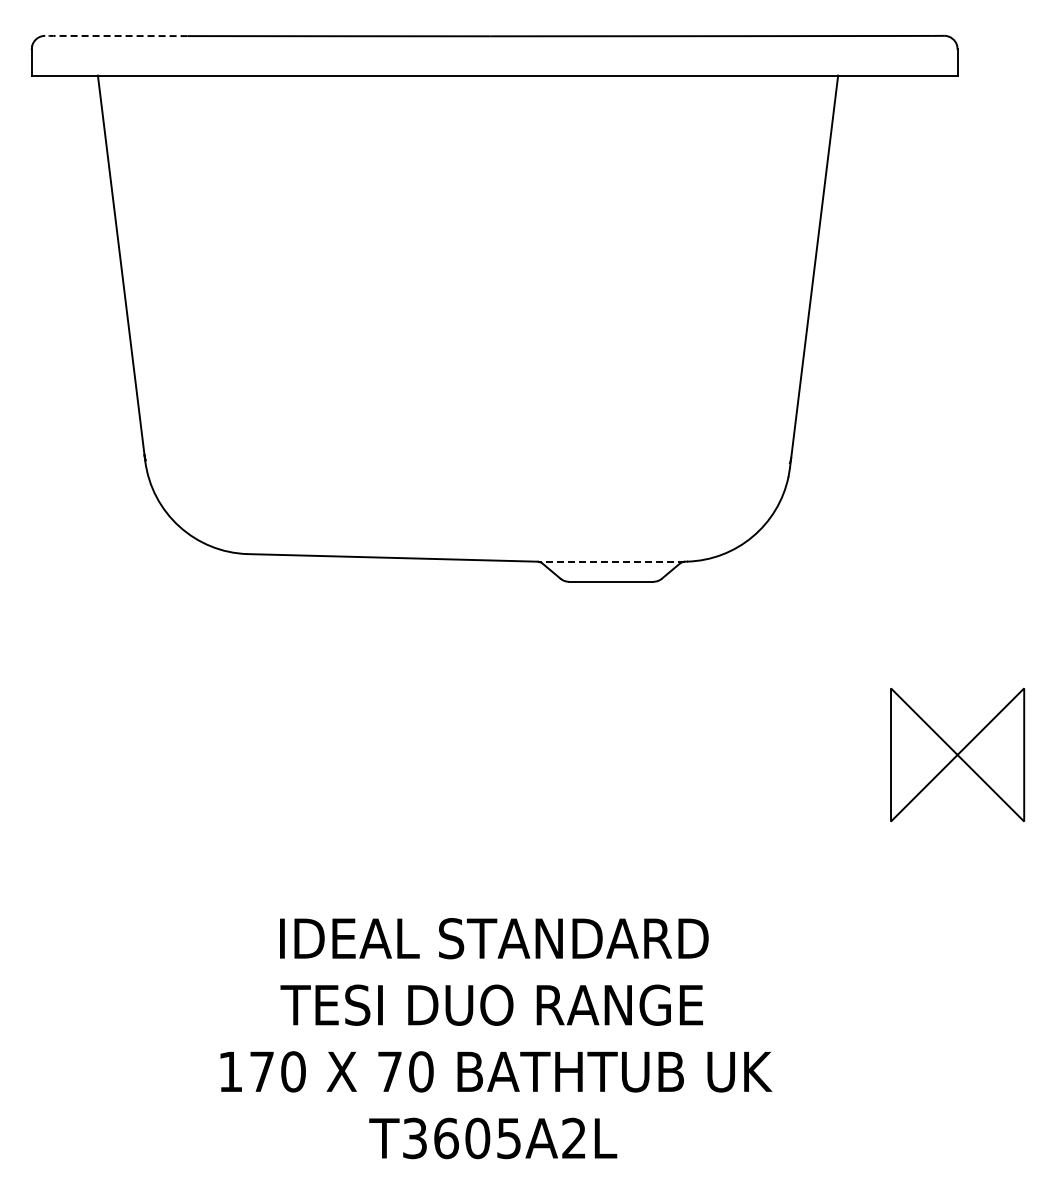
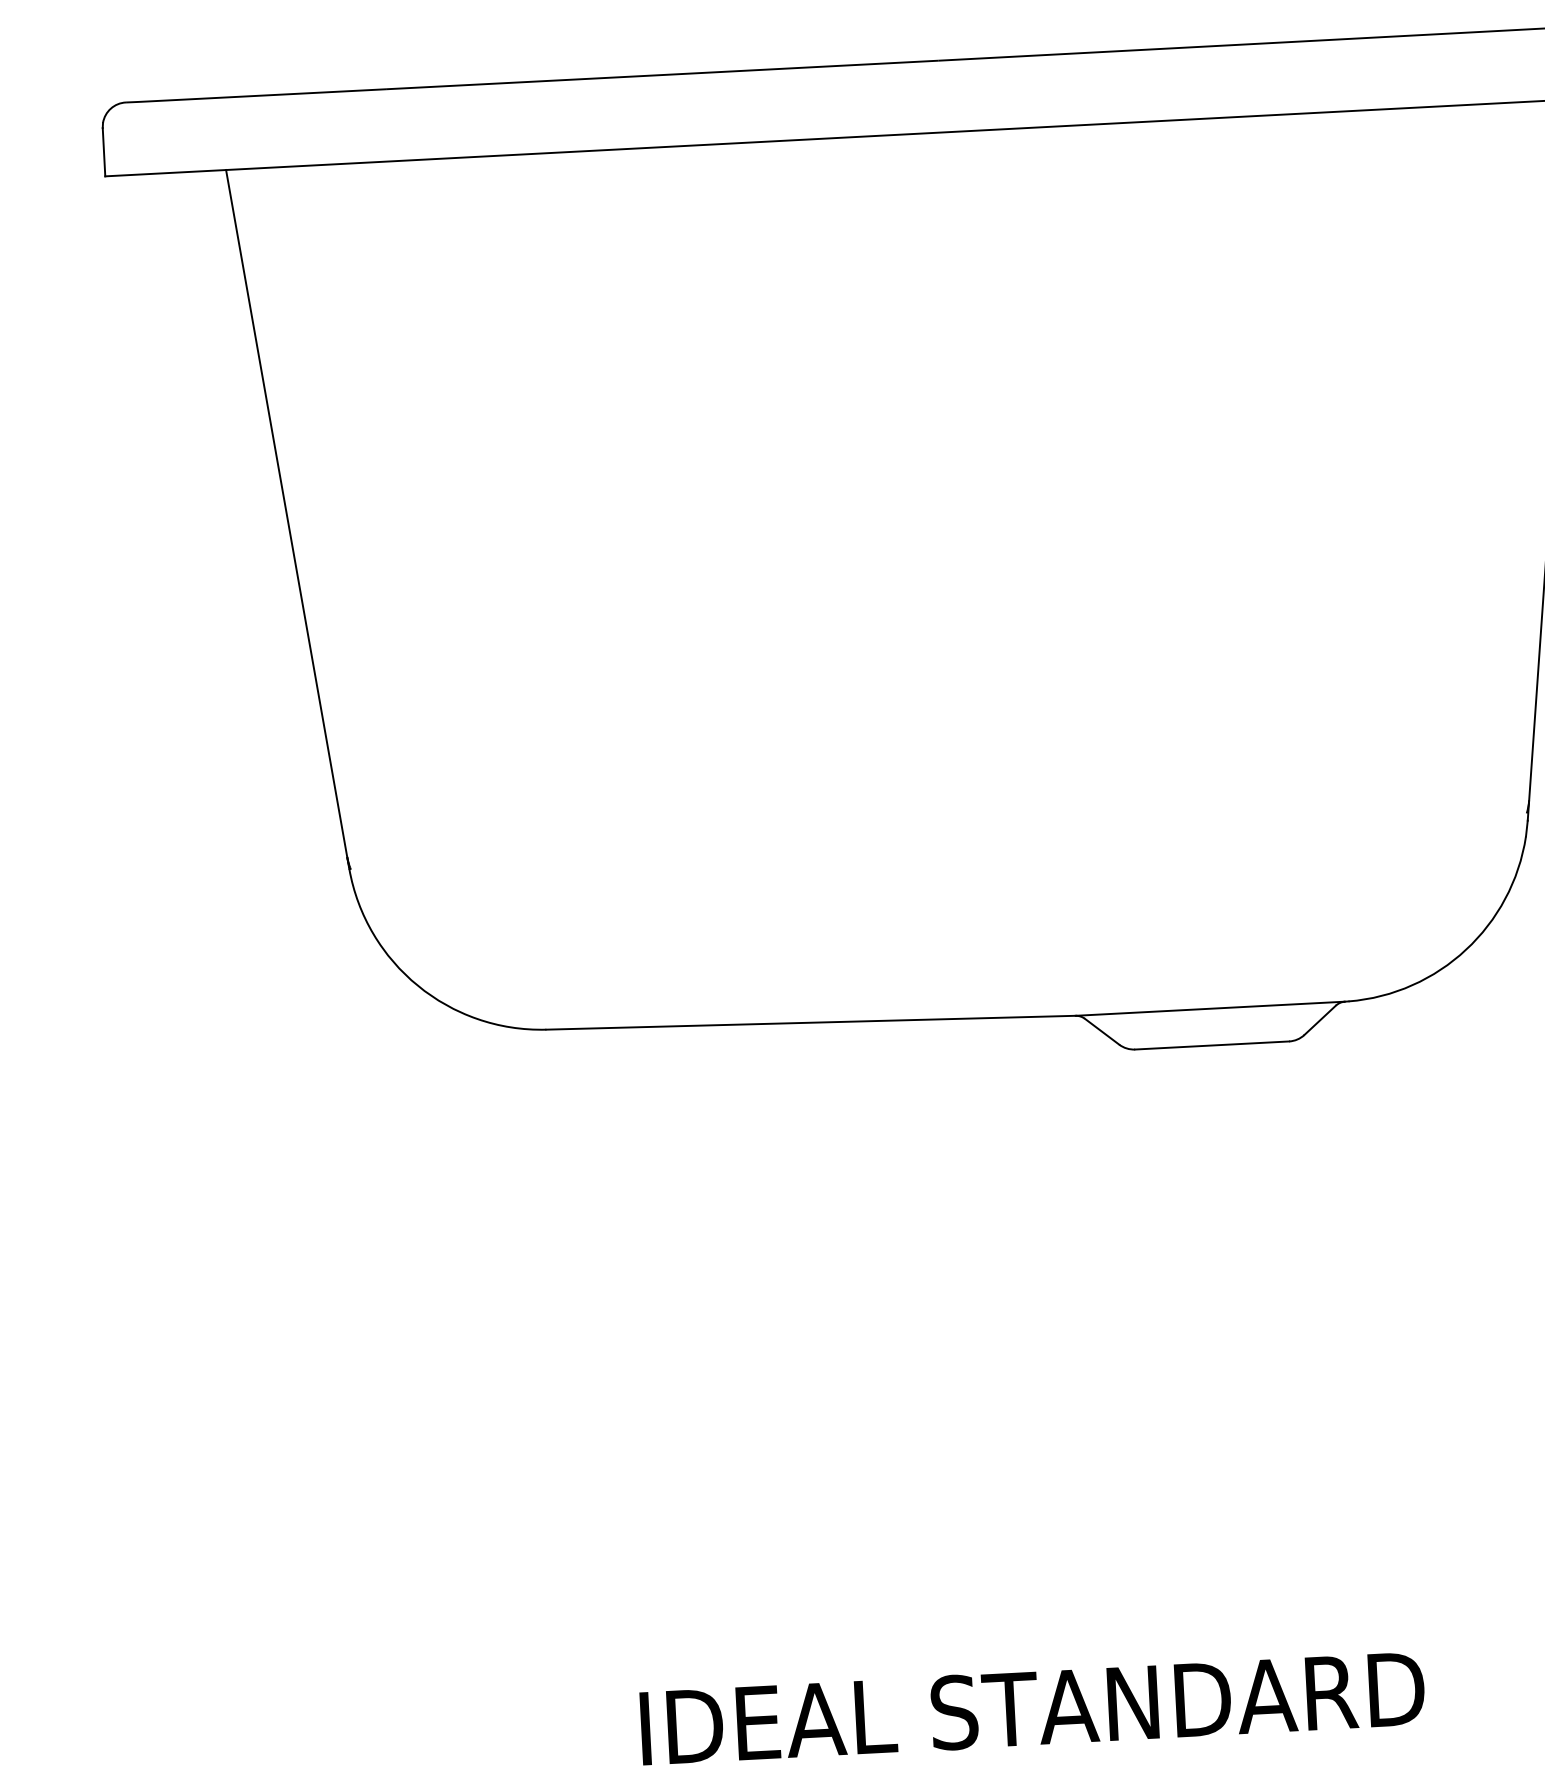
line: (114, 36) -> (252, 96), dashed -> solid
line: (611, 561) -> (1210, 1008), dashed -> solid

